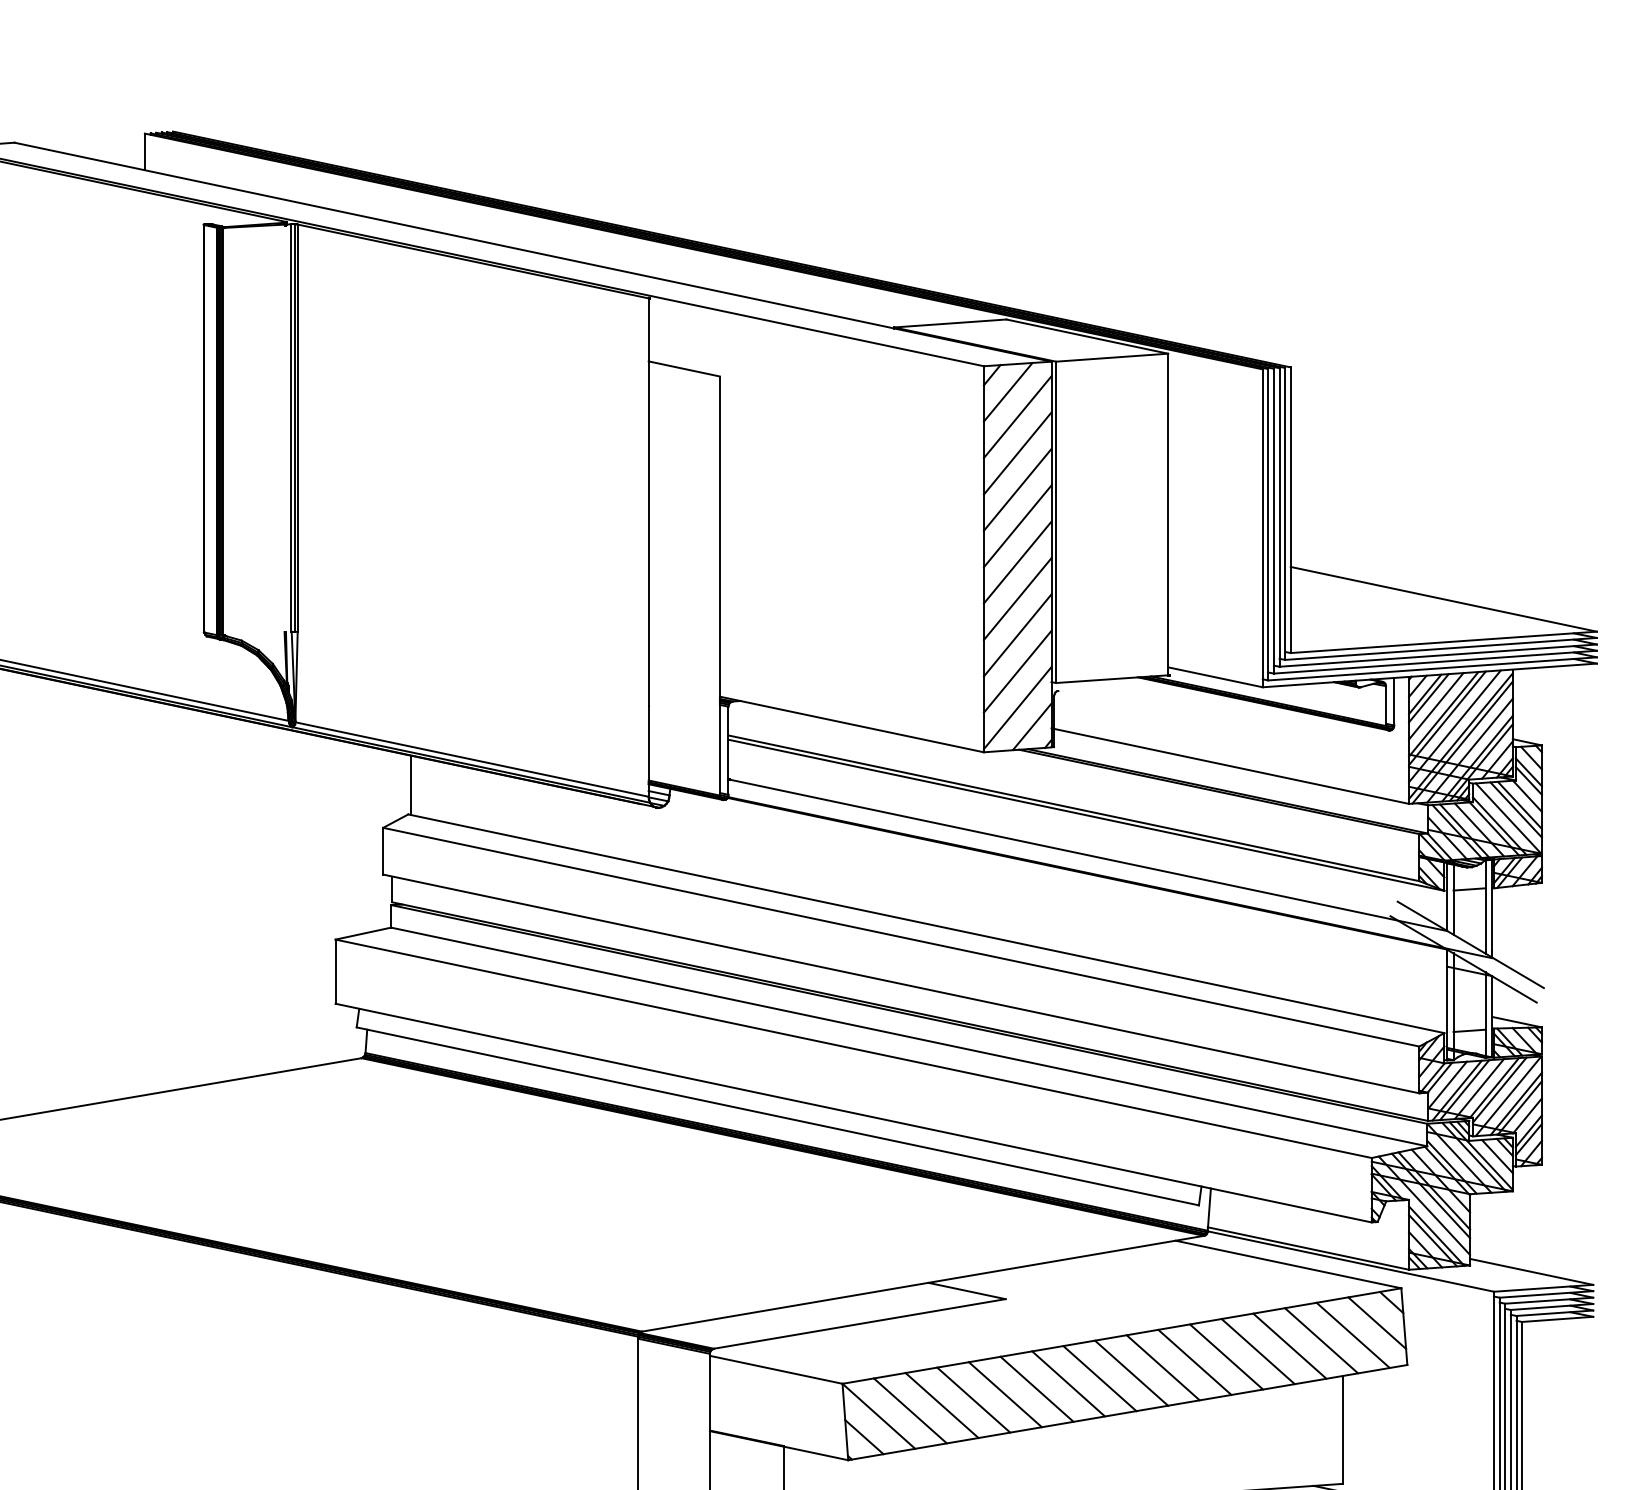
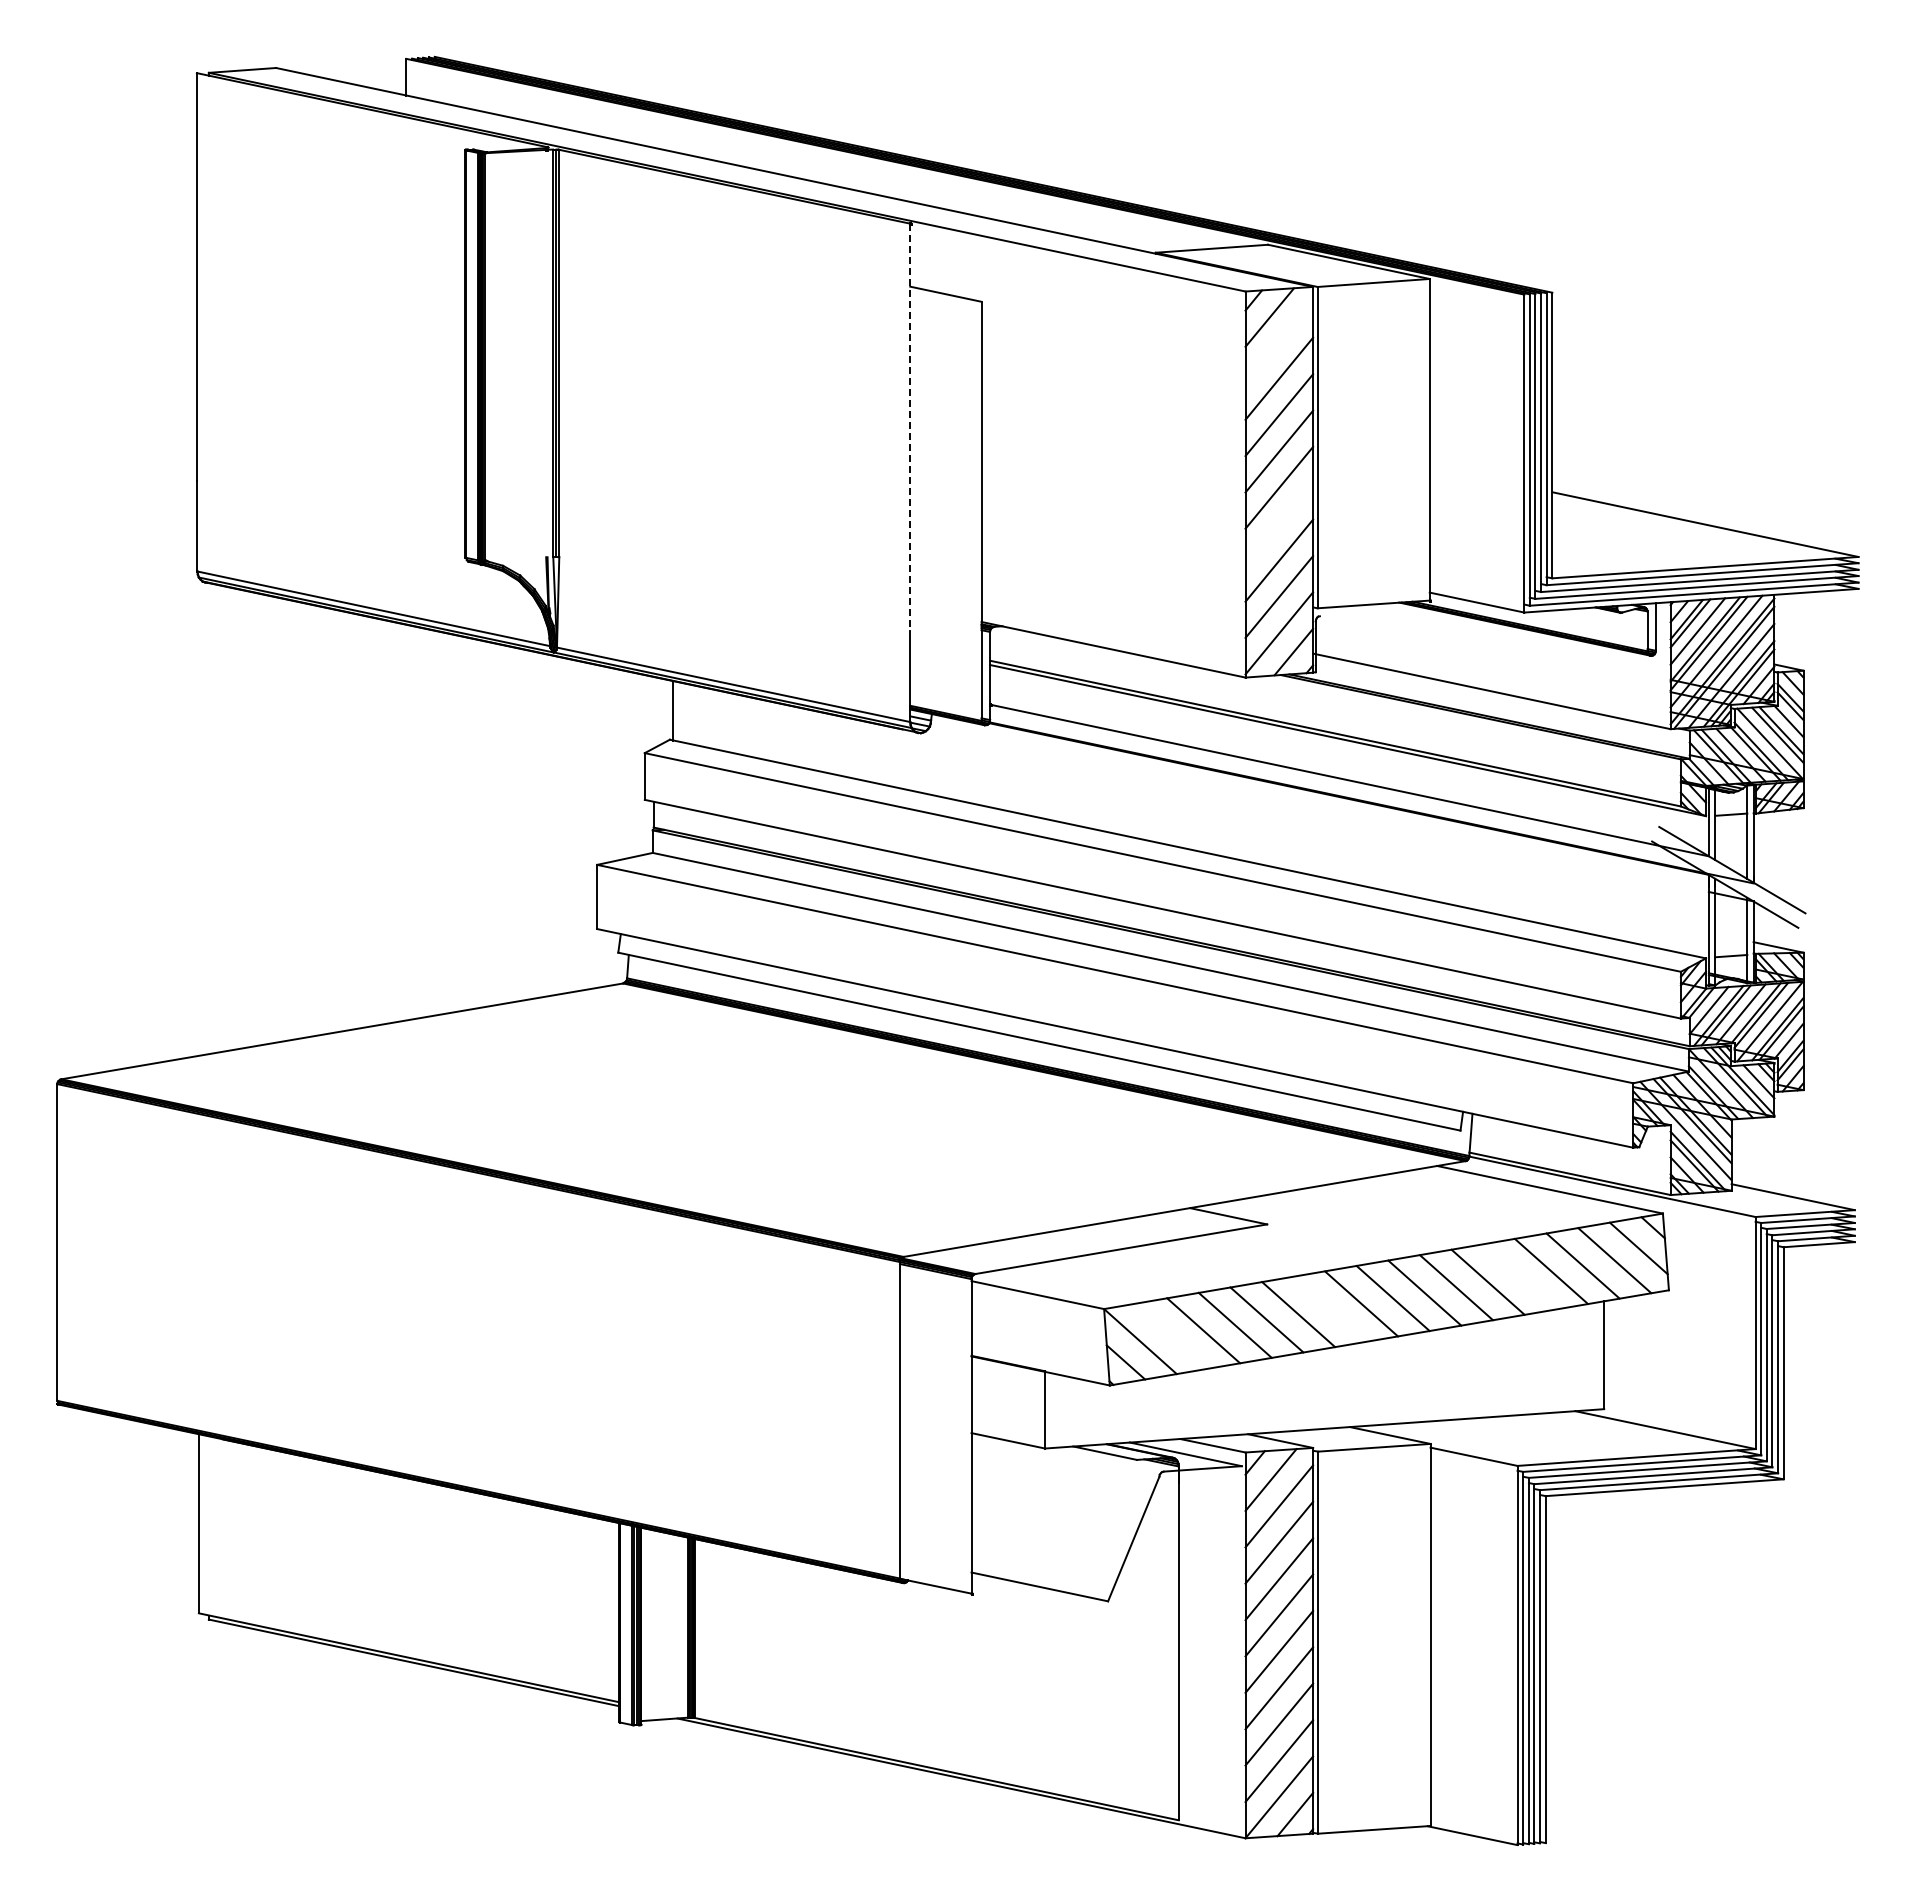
line: (1017, 417) -> (1279, 342), removed
line: (648, 502) -> (910, 427), solid -> dashed
line: (1017, 599) -> (1279, 524), removed
line: (1257, 1351) -> (1519, 1276), removed
line: (1067, 1383) -> (1329, 1308), removed
line: (909, 1410) -> (1171, 1335), removed

